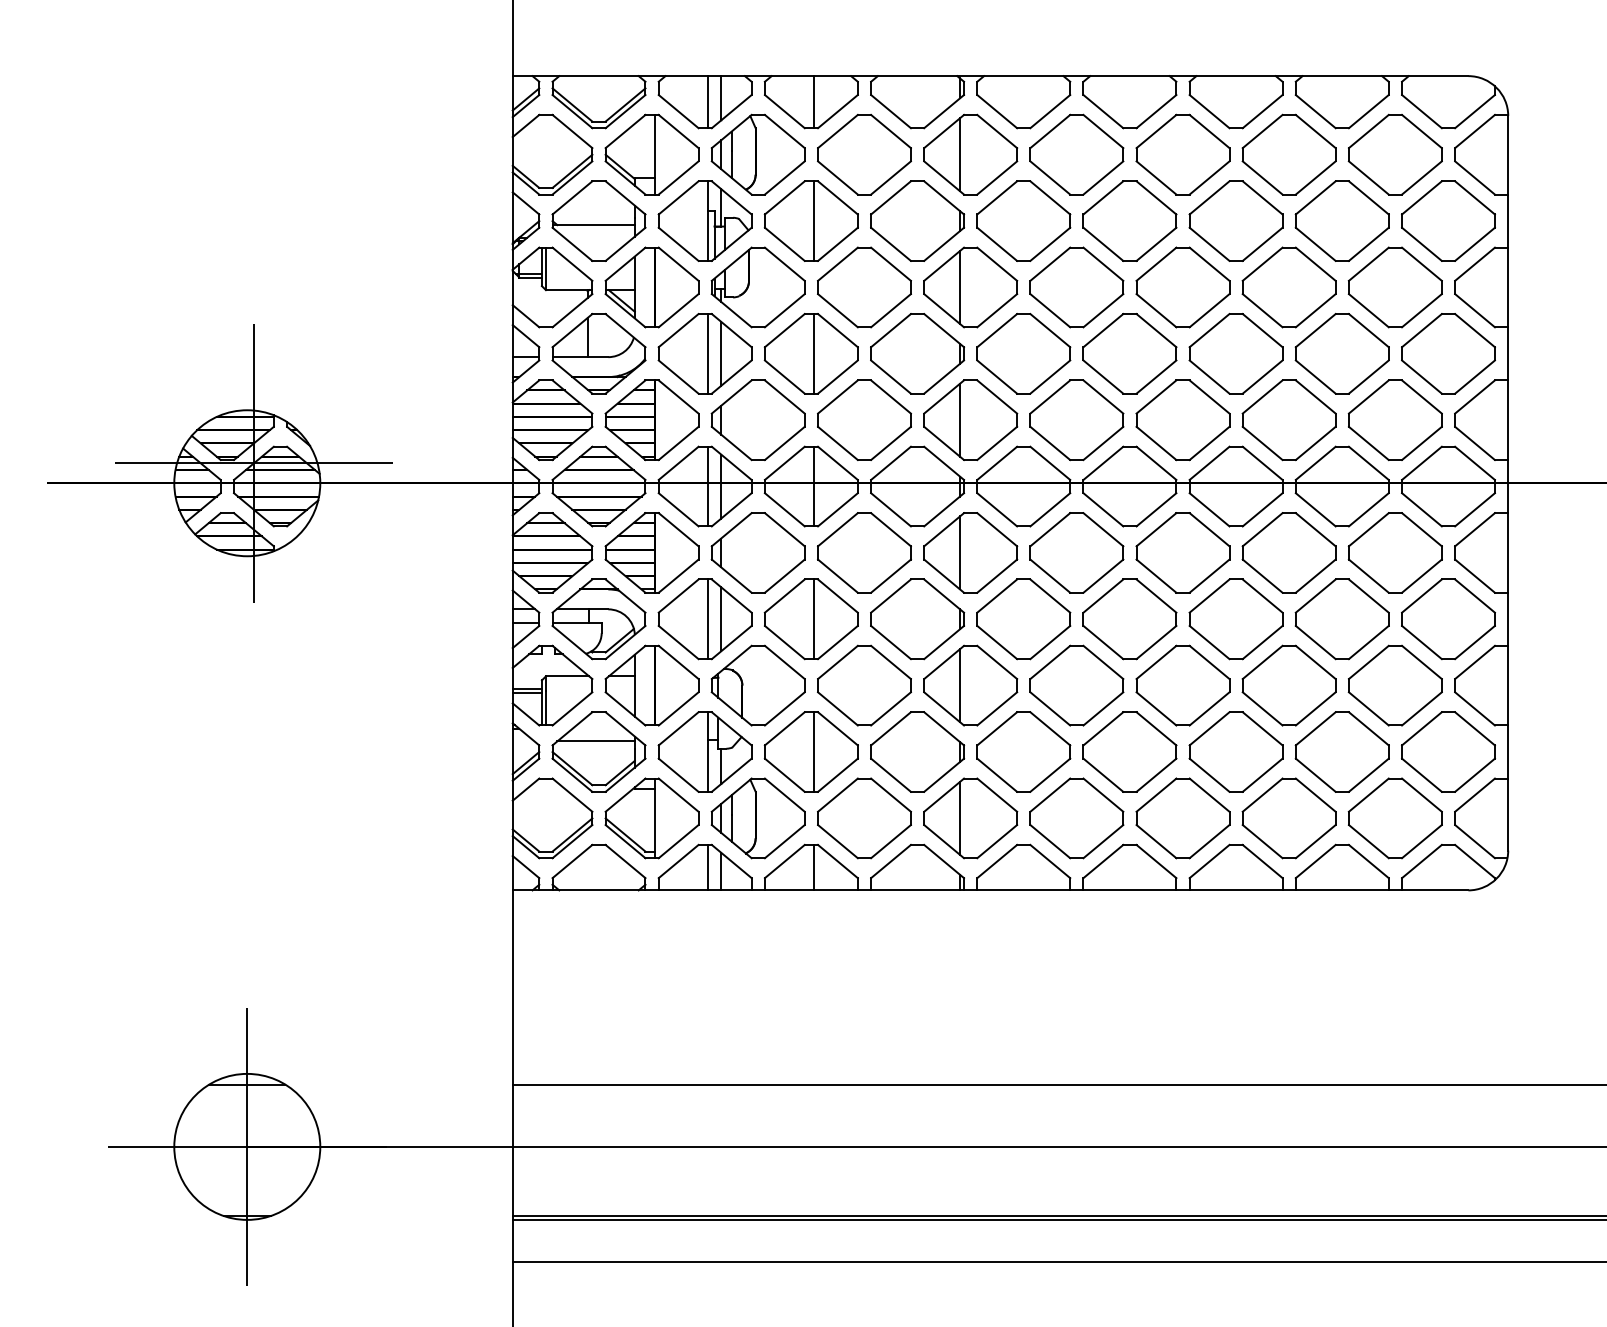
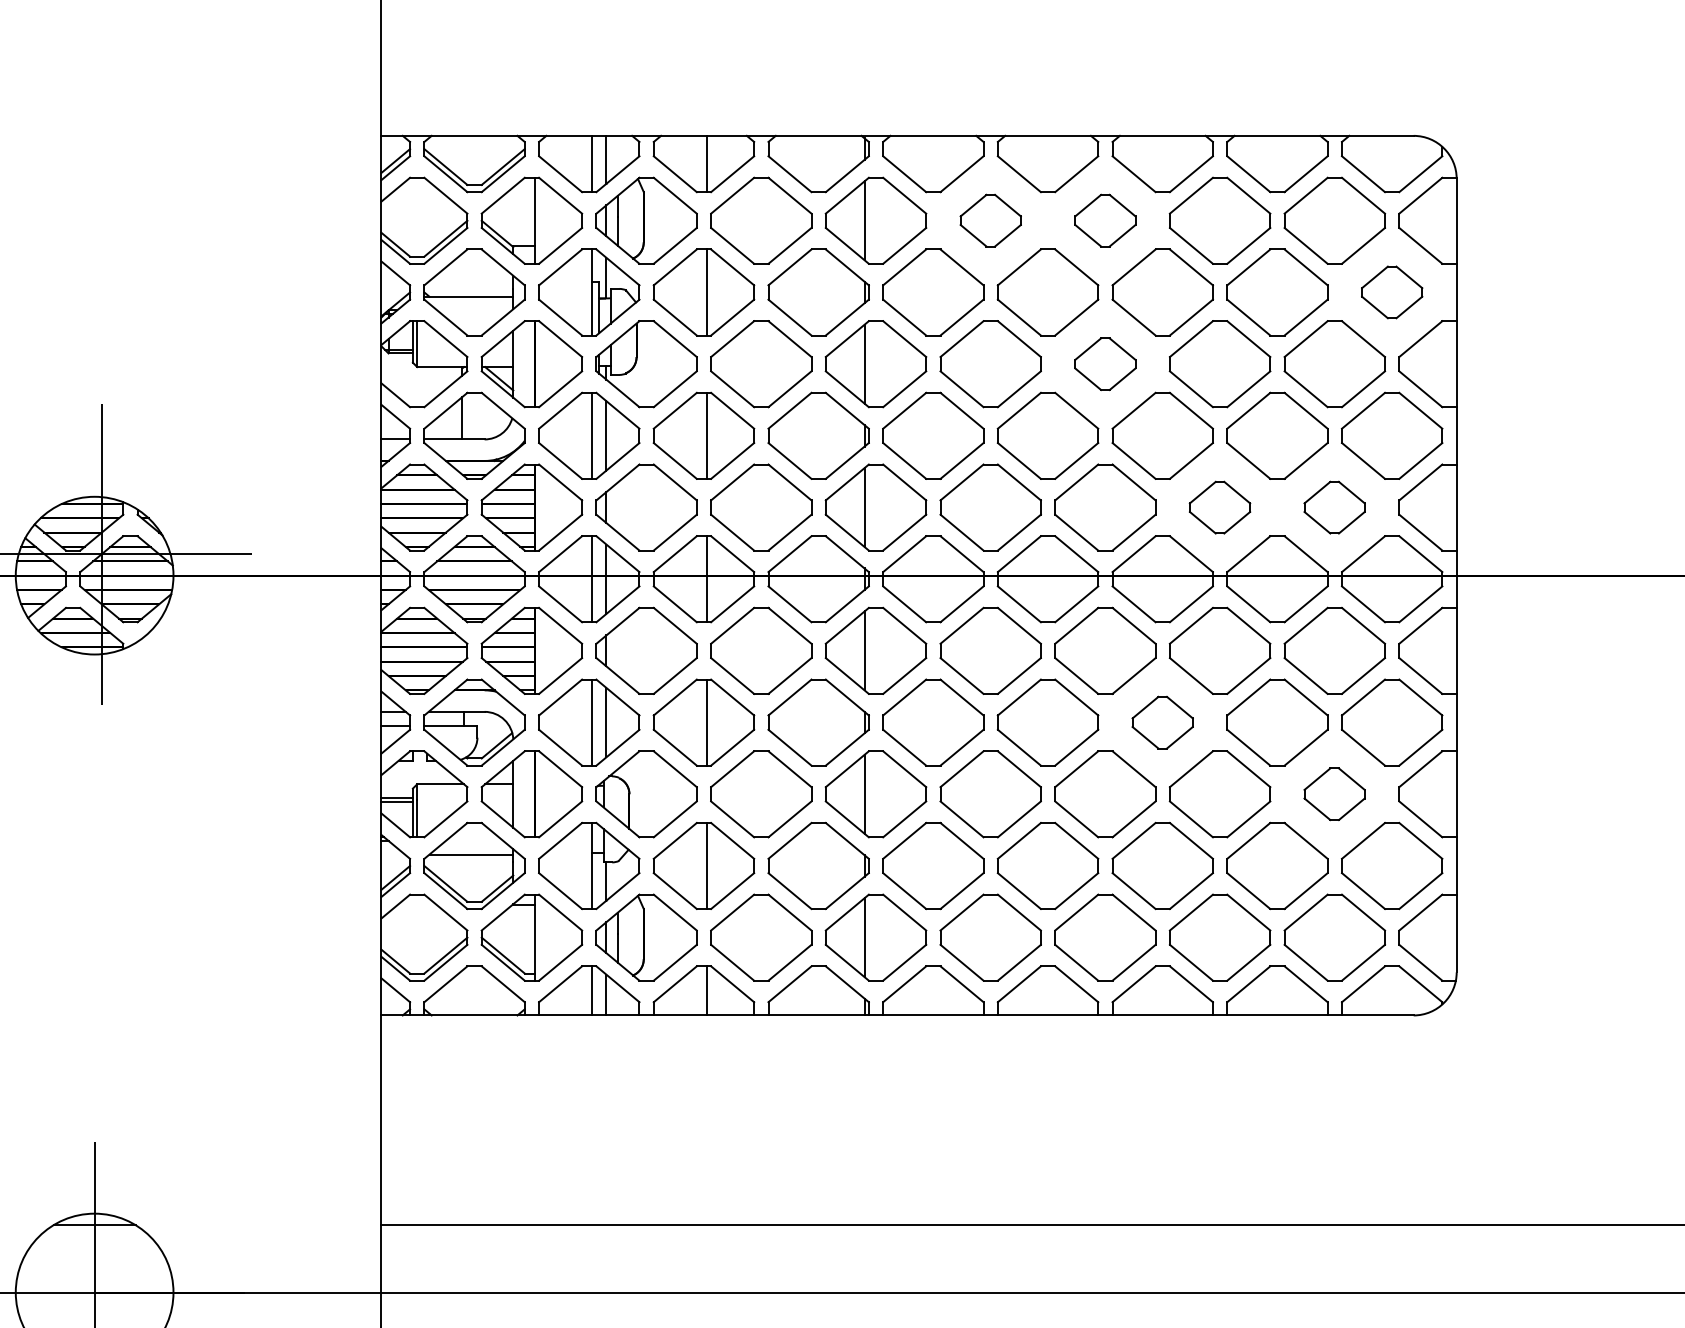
part: (1076, 154) -> (990, 220), size x0.6
part: (1182, 154) -> (1104, 220), size x0.6
part: (1448, 220) -> (1392, 291), size x0.6
part: (1182, 287) -> (1104, 364), size x0.6
part: (1288, 420) -> (1219, 507), size x0.6
part: (1394, 420) -> (1333, 507), size x0.6
part: (1235, 619) -> (1162, 722), size x0.6
part: (1394, 685) -> (1333, 794), size x0.6

